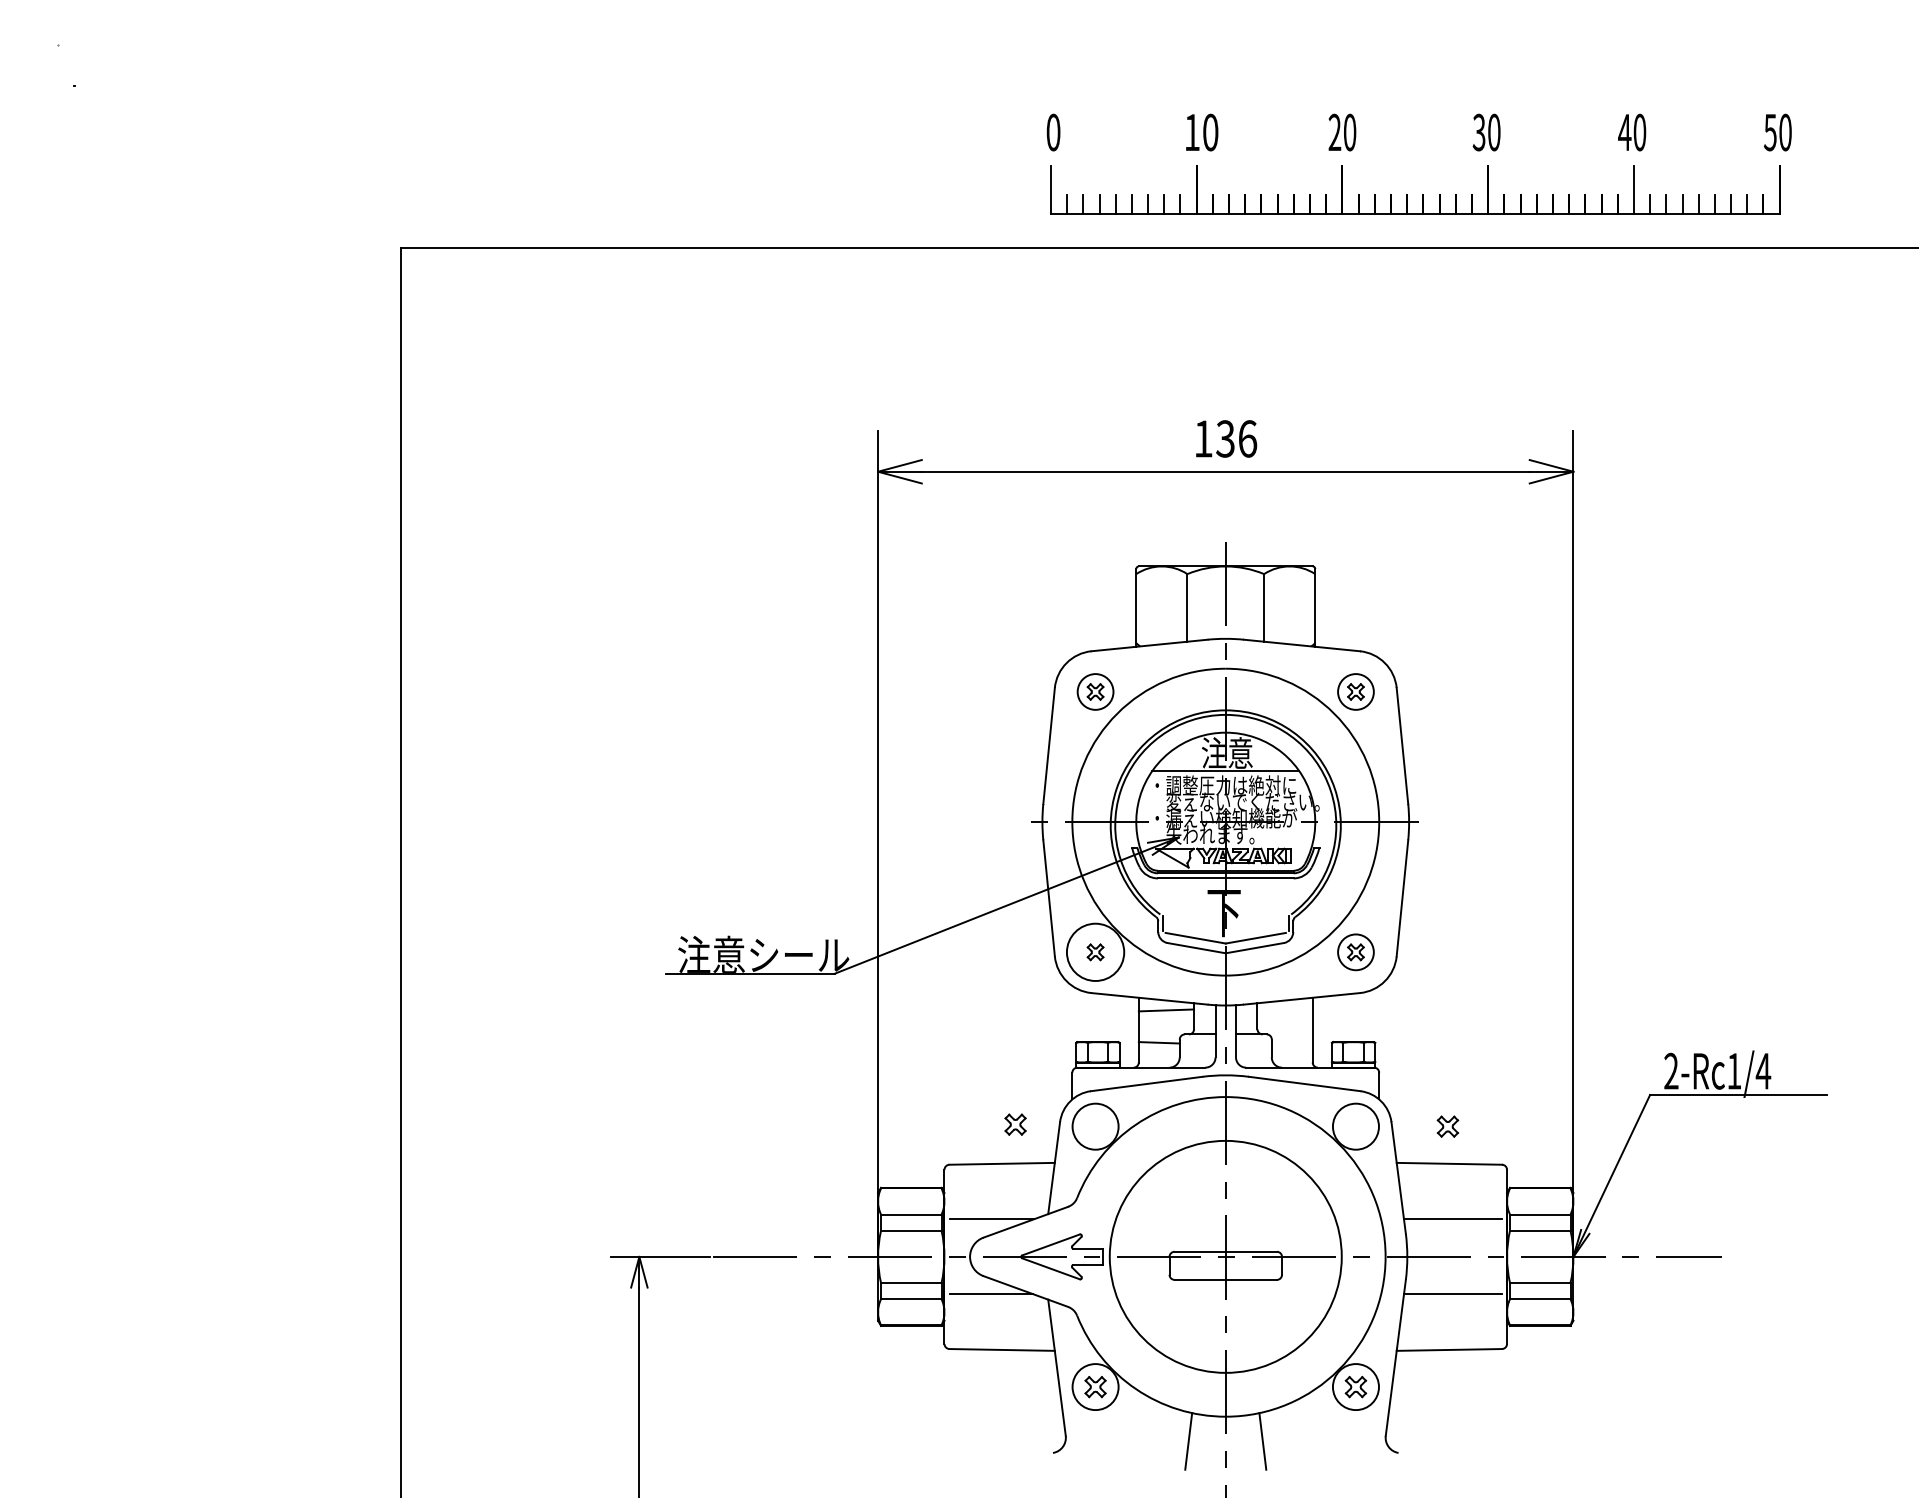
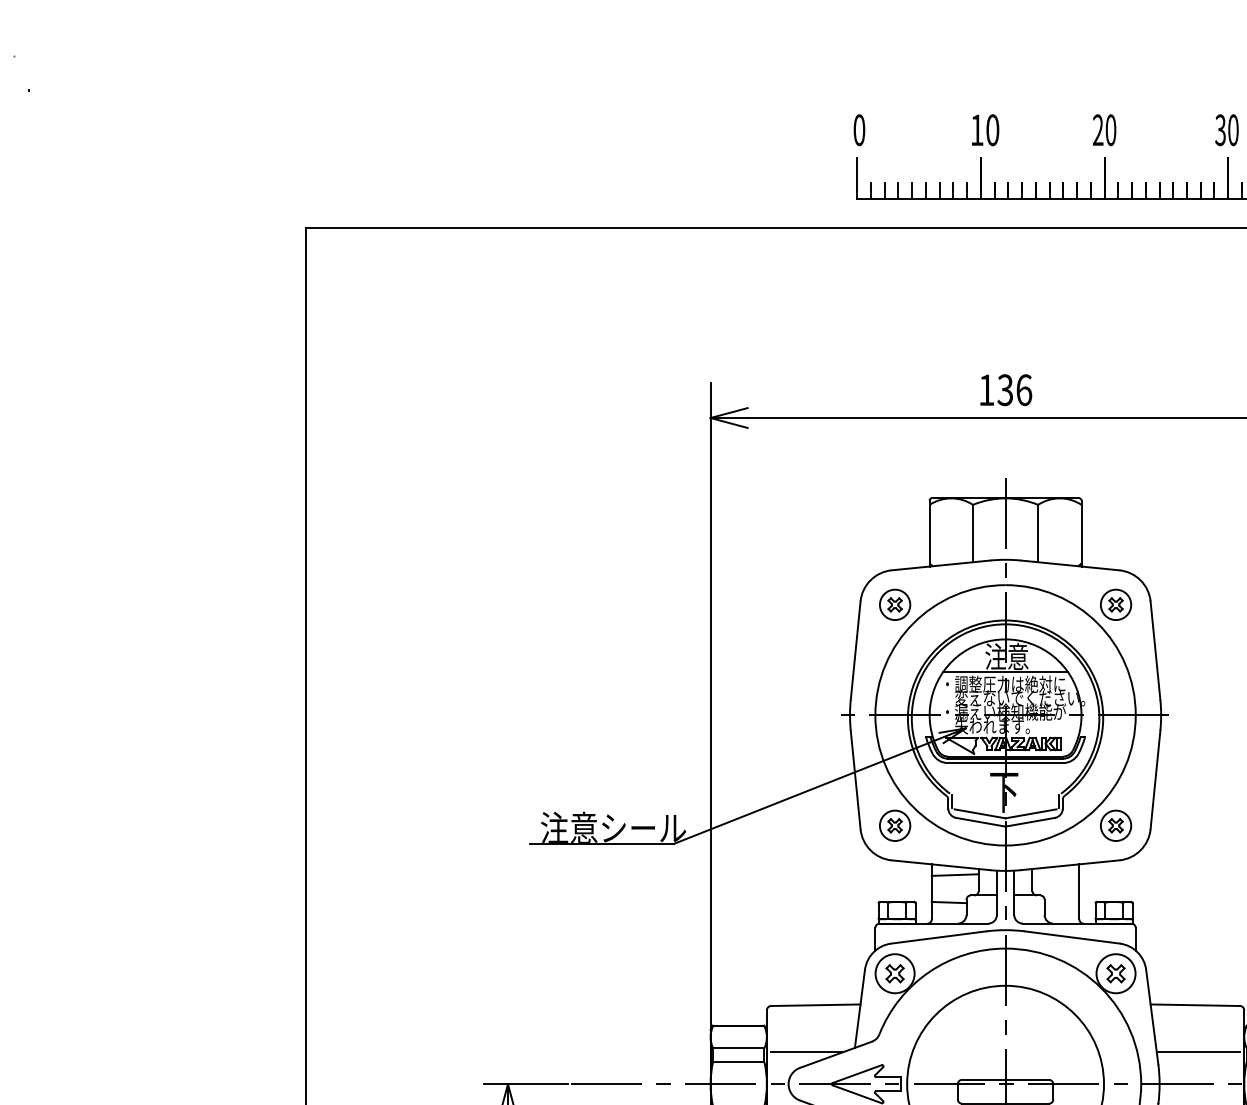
circle: (1095, 952) -> (895, 825), size x0.62
part: (1015, 1124) -> (895, 973), moved
part: (1447, 1126) -> (1115, 973), moved

